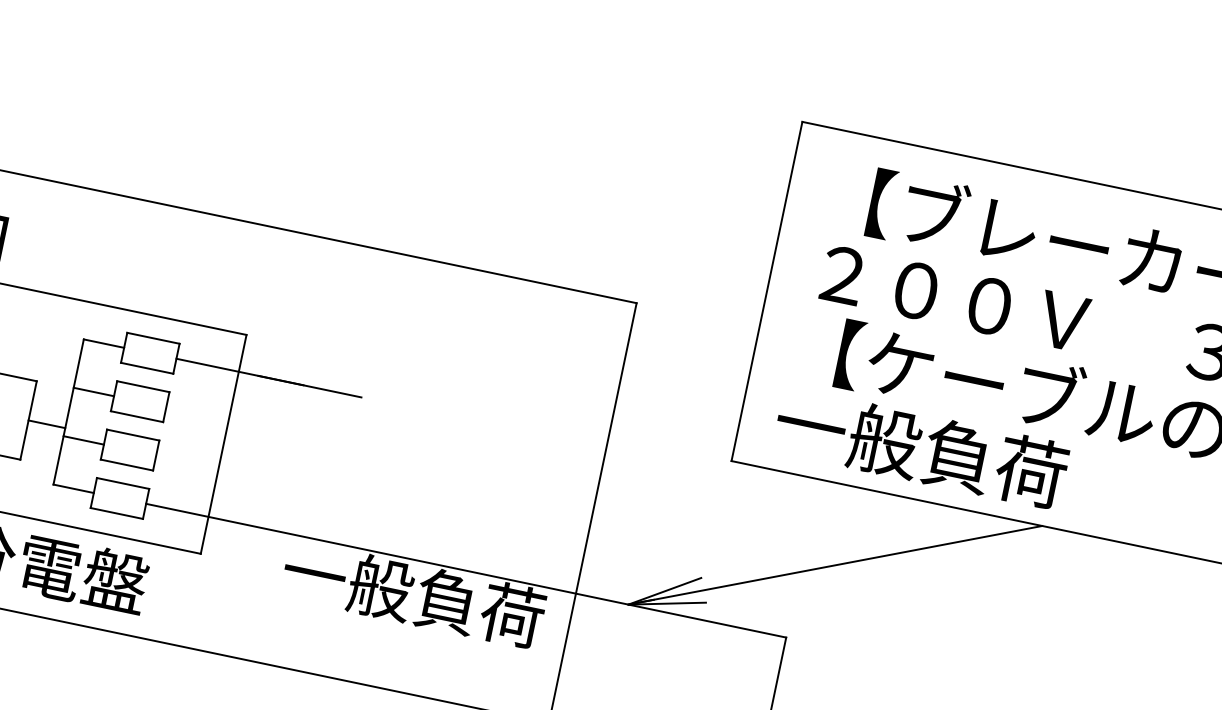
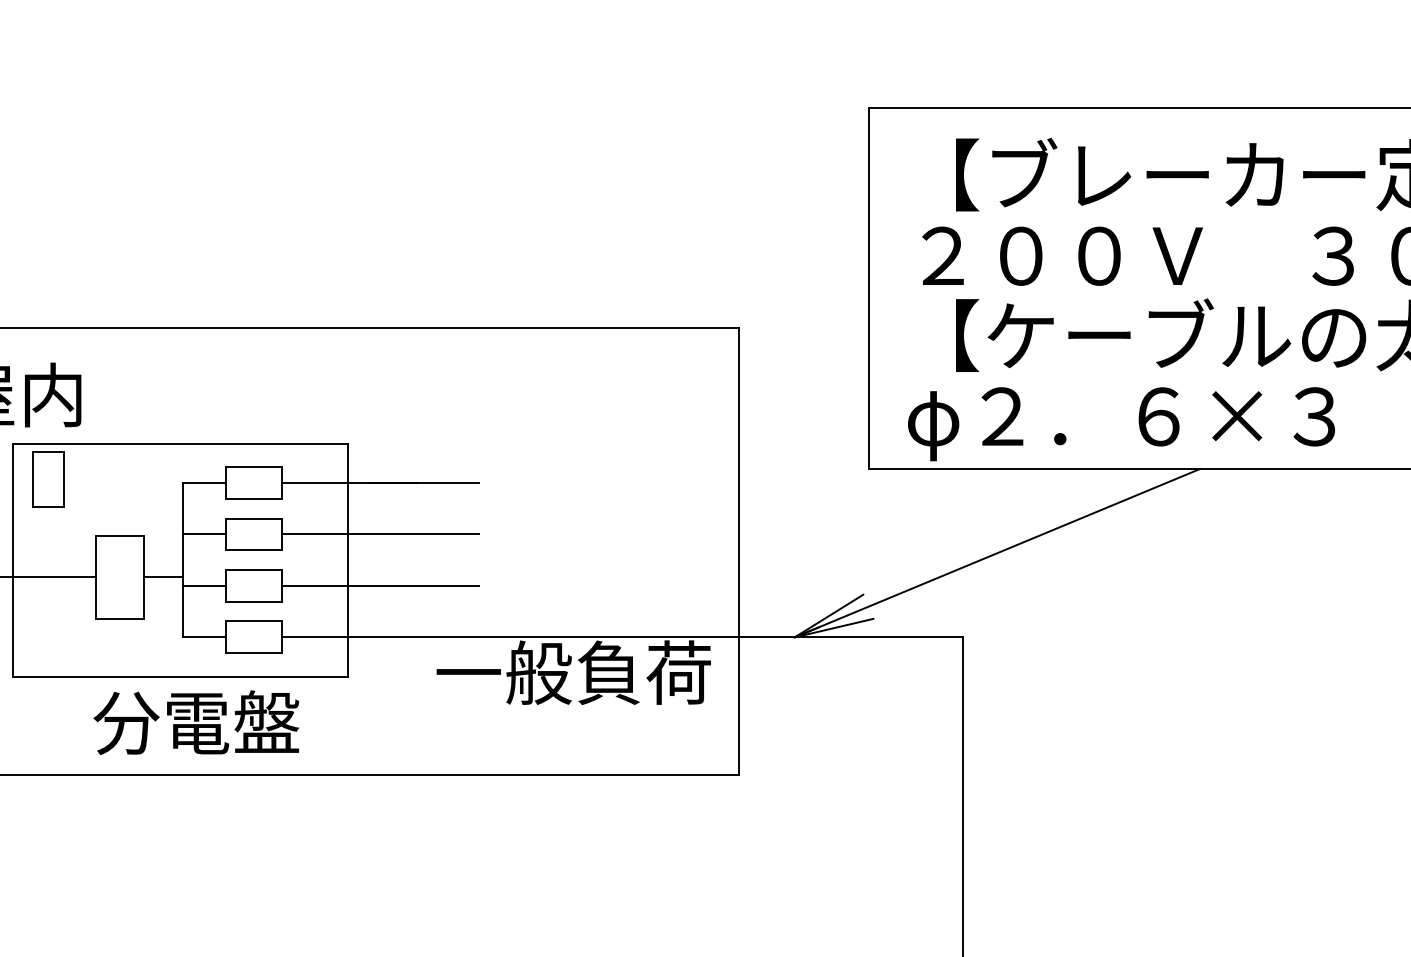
line: (258, 426) -> (379, 534), added
text: (978, 464) -> (1121, 420), 一般負荷 -> φ２．６×３
line: (248, 474) -> (379, 585), added

